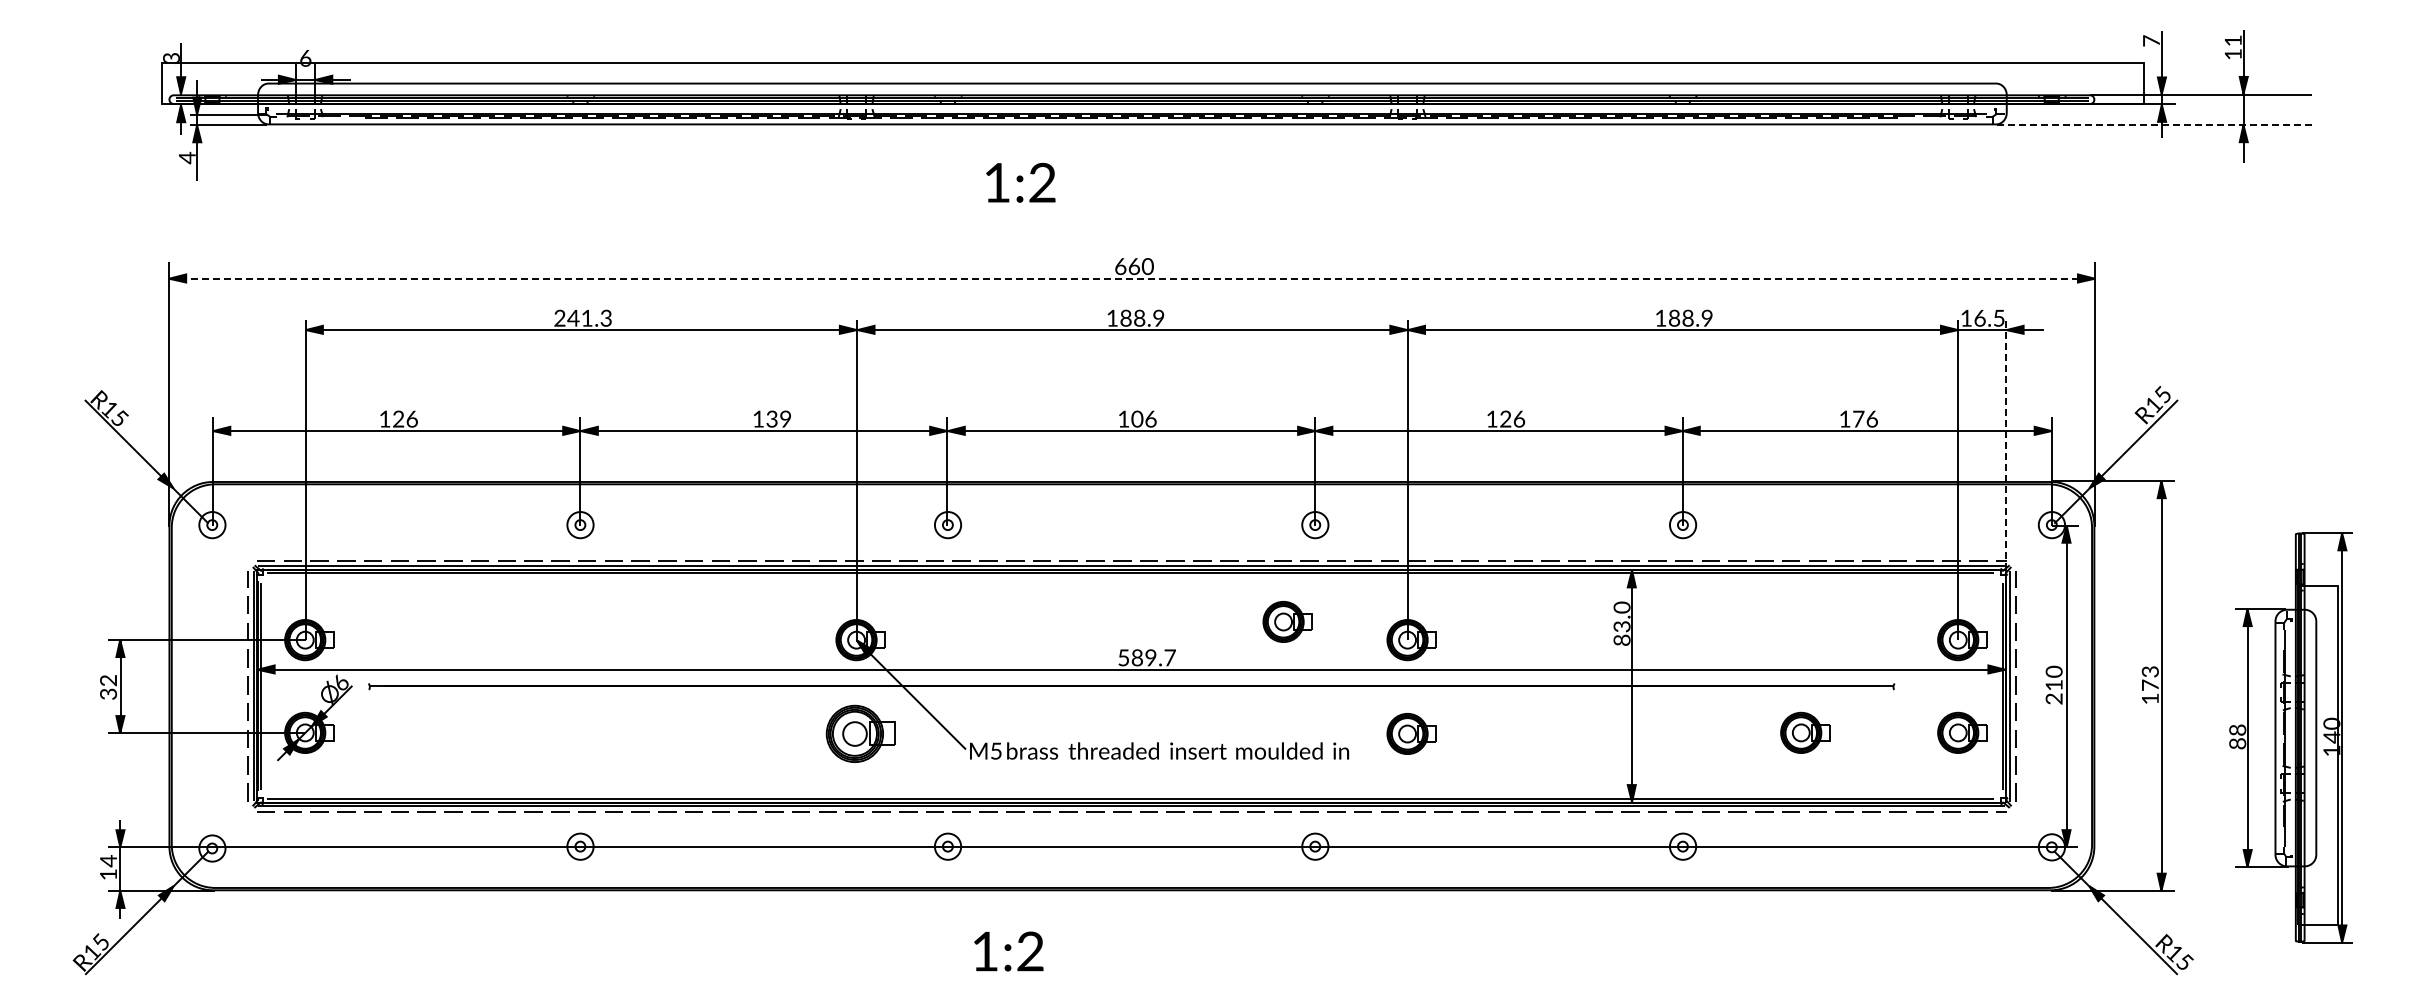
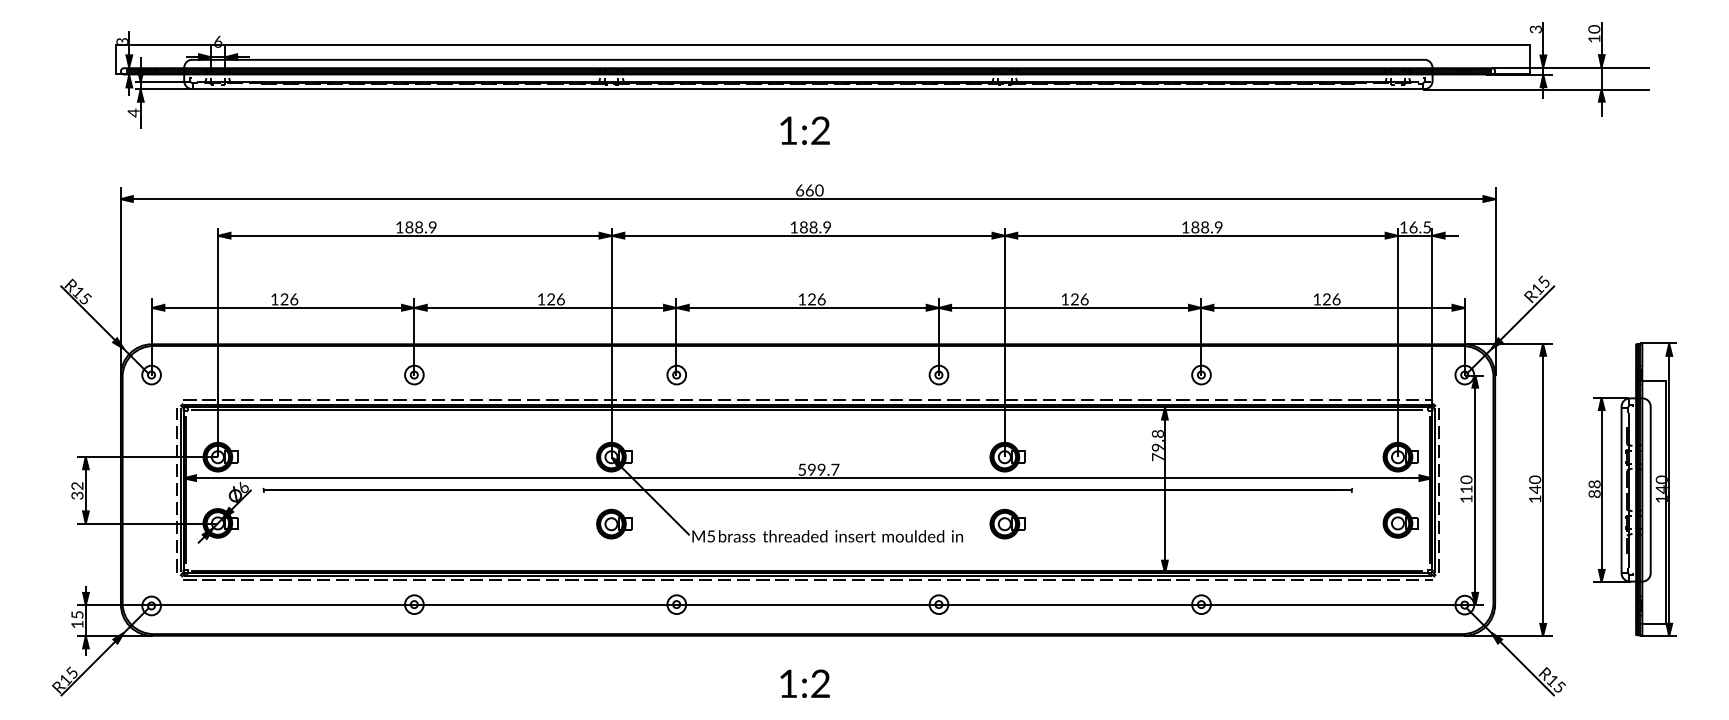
text: (2151, 40) -> (1535, 29), 7 -> 3
text: (2232, 40) -> (1593, 29), 11 -> 10
line: (2152, 125) -> (1536, 89), dashed -> solid
text: (1020, 182) -> (804, 130), moved
line: (1132, 278) -> (808, 199), dashed -> solid
text: (582, 317) -> (415, 226), 241.3 -> 188.9
text: (778, 418) -> (555, 298), 139 -> 126
text: (1858, 418) -> (1326, 298), 176 -> 126
text: (1137, 419) -> (812, 299), 106 -> 126
line: (2006, 444) -> (1432, 317), dashed -> solid
part: (1287, 621) -> (919, 443), removed
text: (1621, 623) -> (1157, 445), 83.0 -> 79.8
text: (1136, 658) -> (811, 470), 589.7 -> 599.7
text: (2150, 678) -> (1535, 484), 173 -> 140
text: (2053, 698) -> (1465, 498), 210 -> 110
part: (1805, 732) -> (1288, 523), removed
part: (860, 733) -> (614, 523), size x0.71
part: (2290, 737) -> (1632, 489), moved
text: (108, 861) -> (77, 615), 14 -> 15
text: (1008, 951) -> (804, 683), moved

